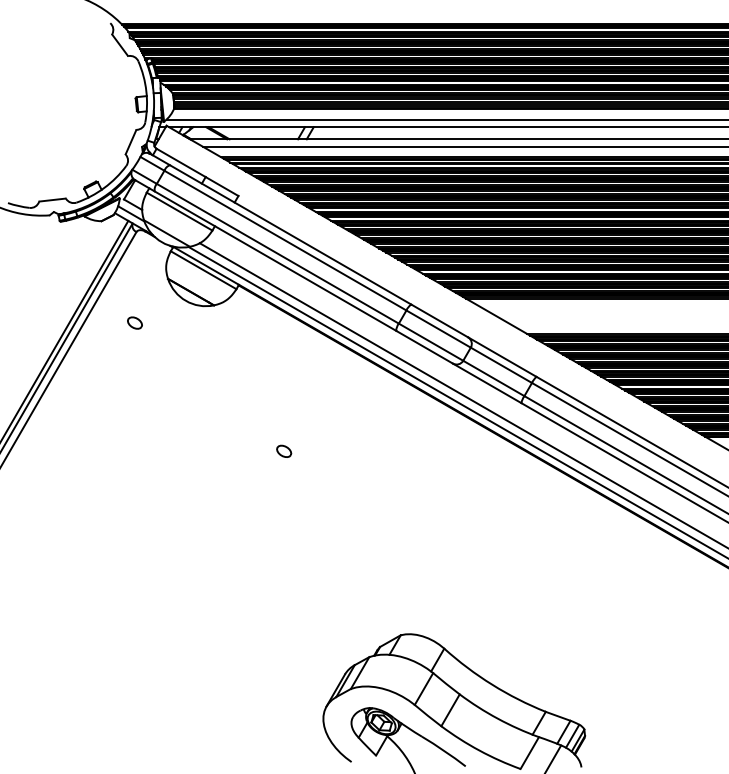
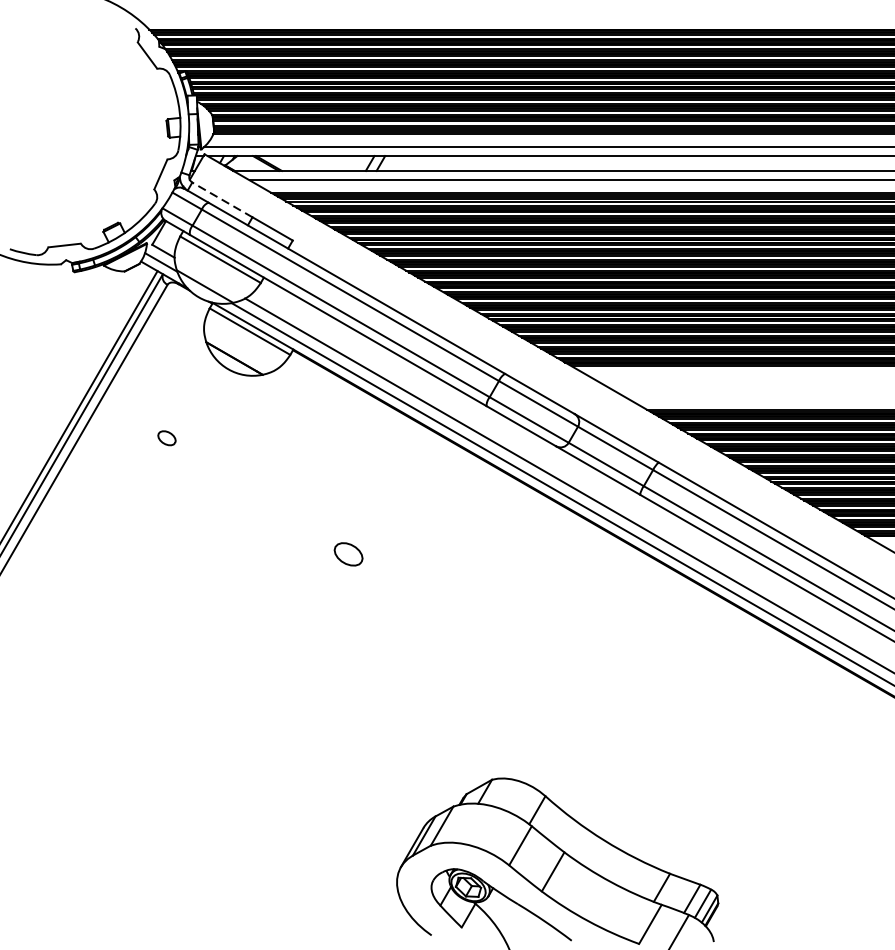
line: (180, 162) -> (221, 199), solid -> dashed
part: (134, 322) -> (166, 437), moved
part: (284, 450) -> (349, 552), size x1.6

